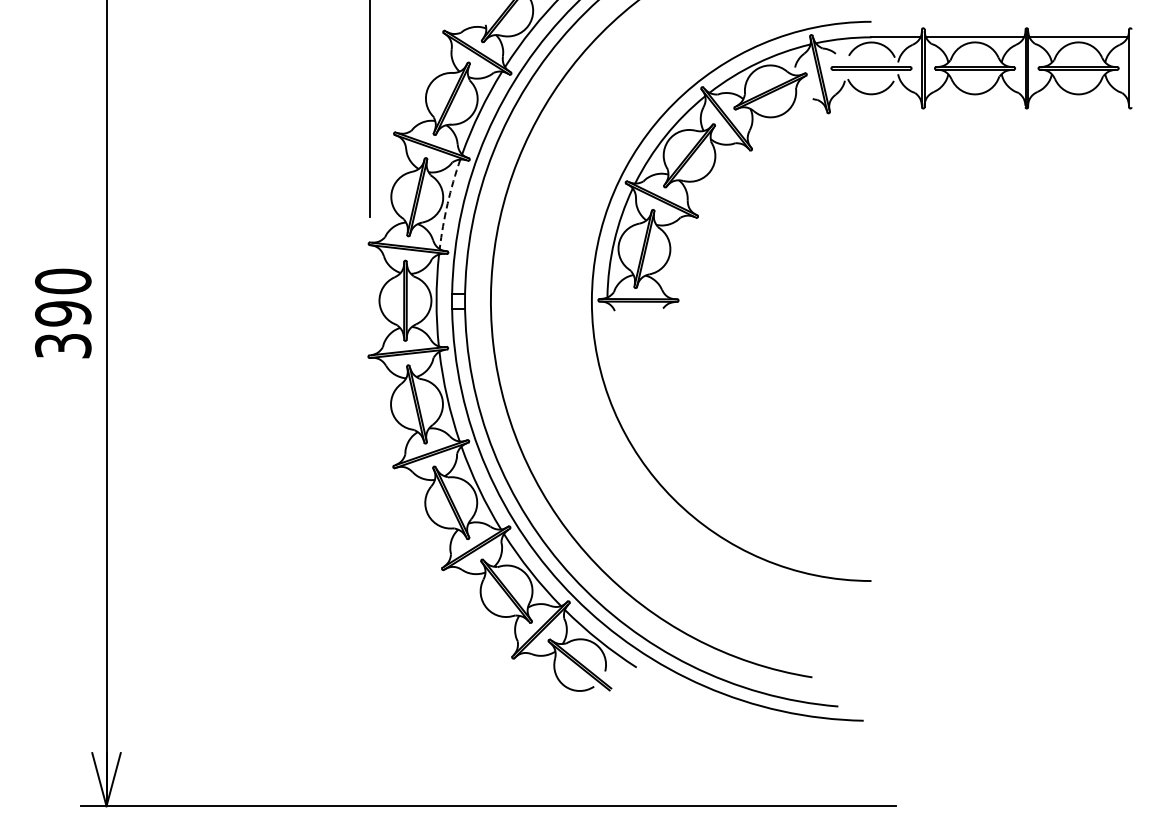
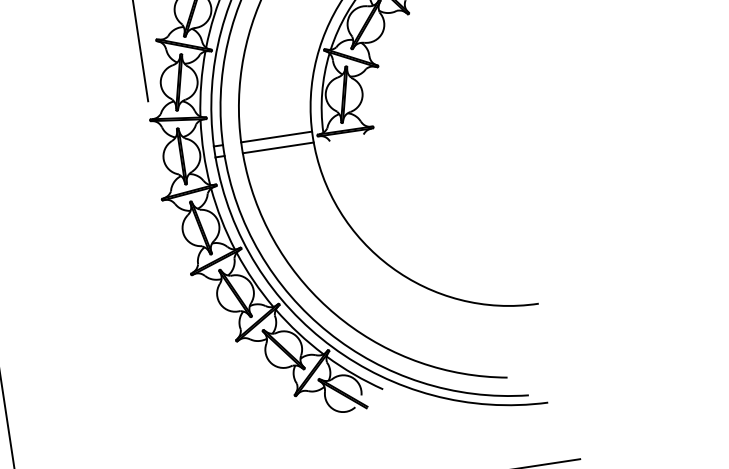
arc: (447, 203) -> (201, 83), dashed -> solid
line: (540, 293) -> (275, 137), added
line: (540, 309) -> (277, 148), added

